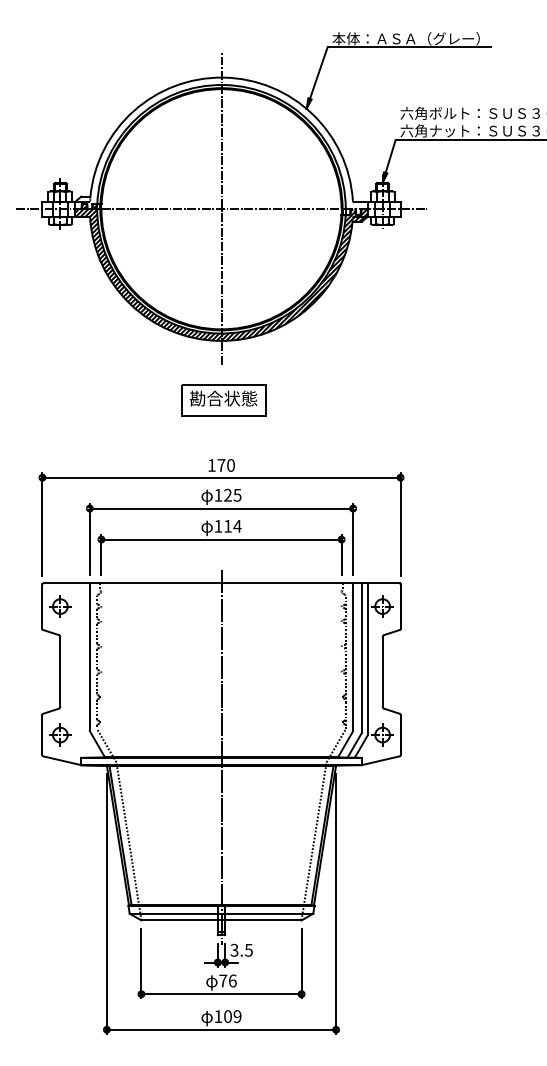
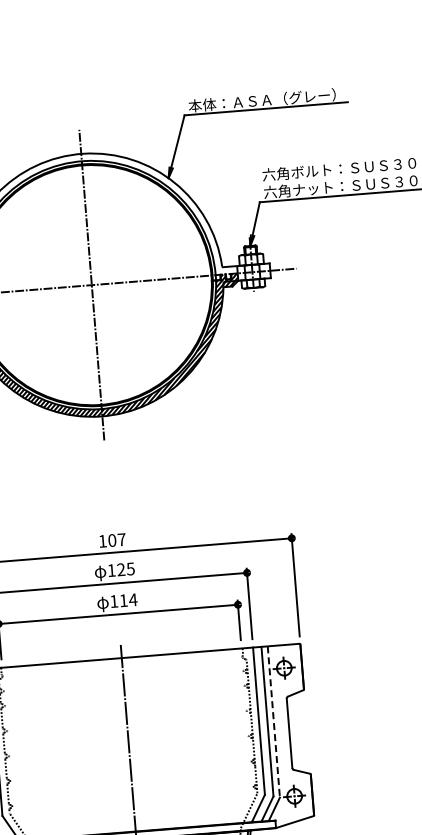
part: (223, 400) -> (109, 475), removed
text: (225, 465) -> (116, 540), 170 -> 107
line: (367, 659) -> (273, 722), solid -> dashed

